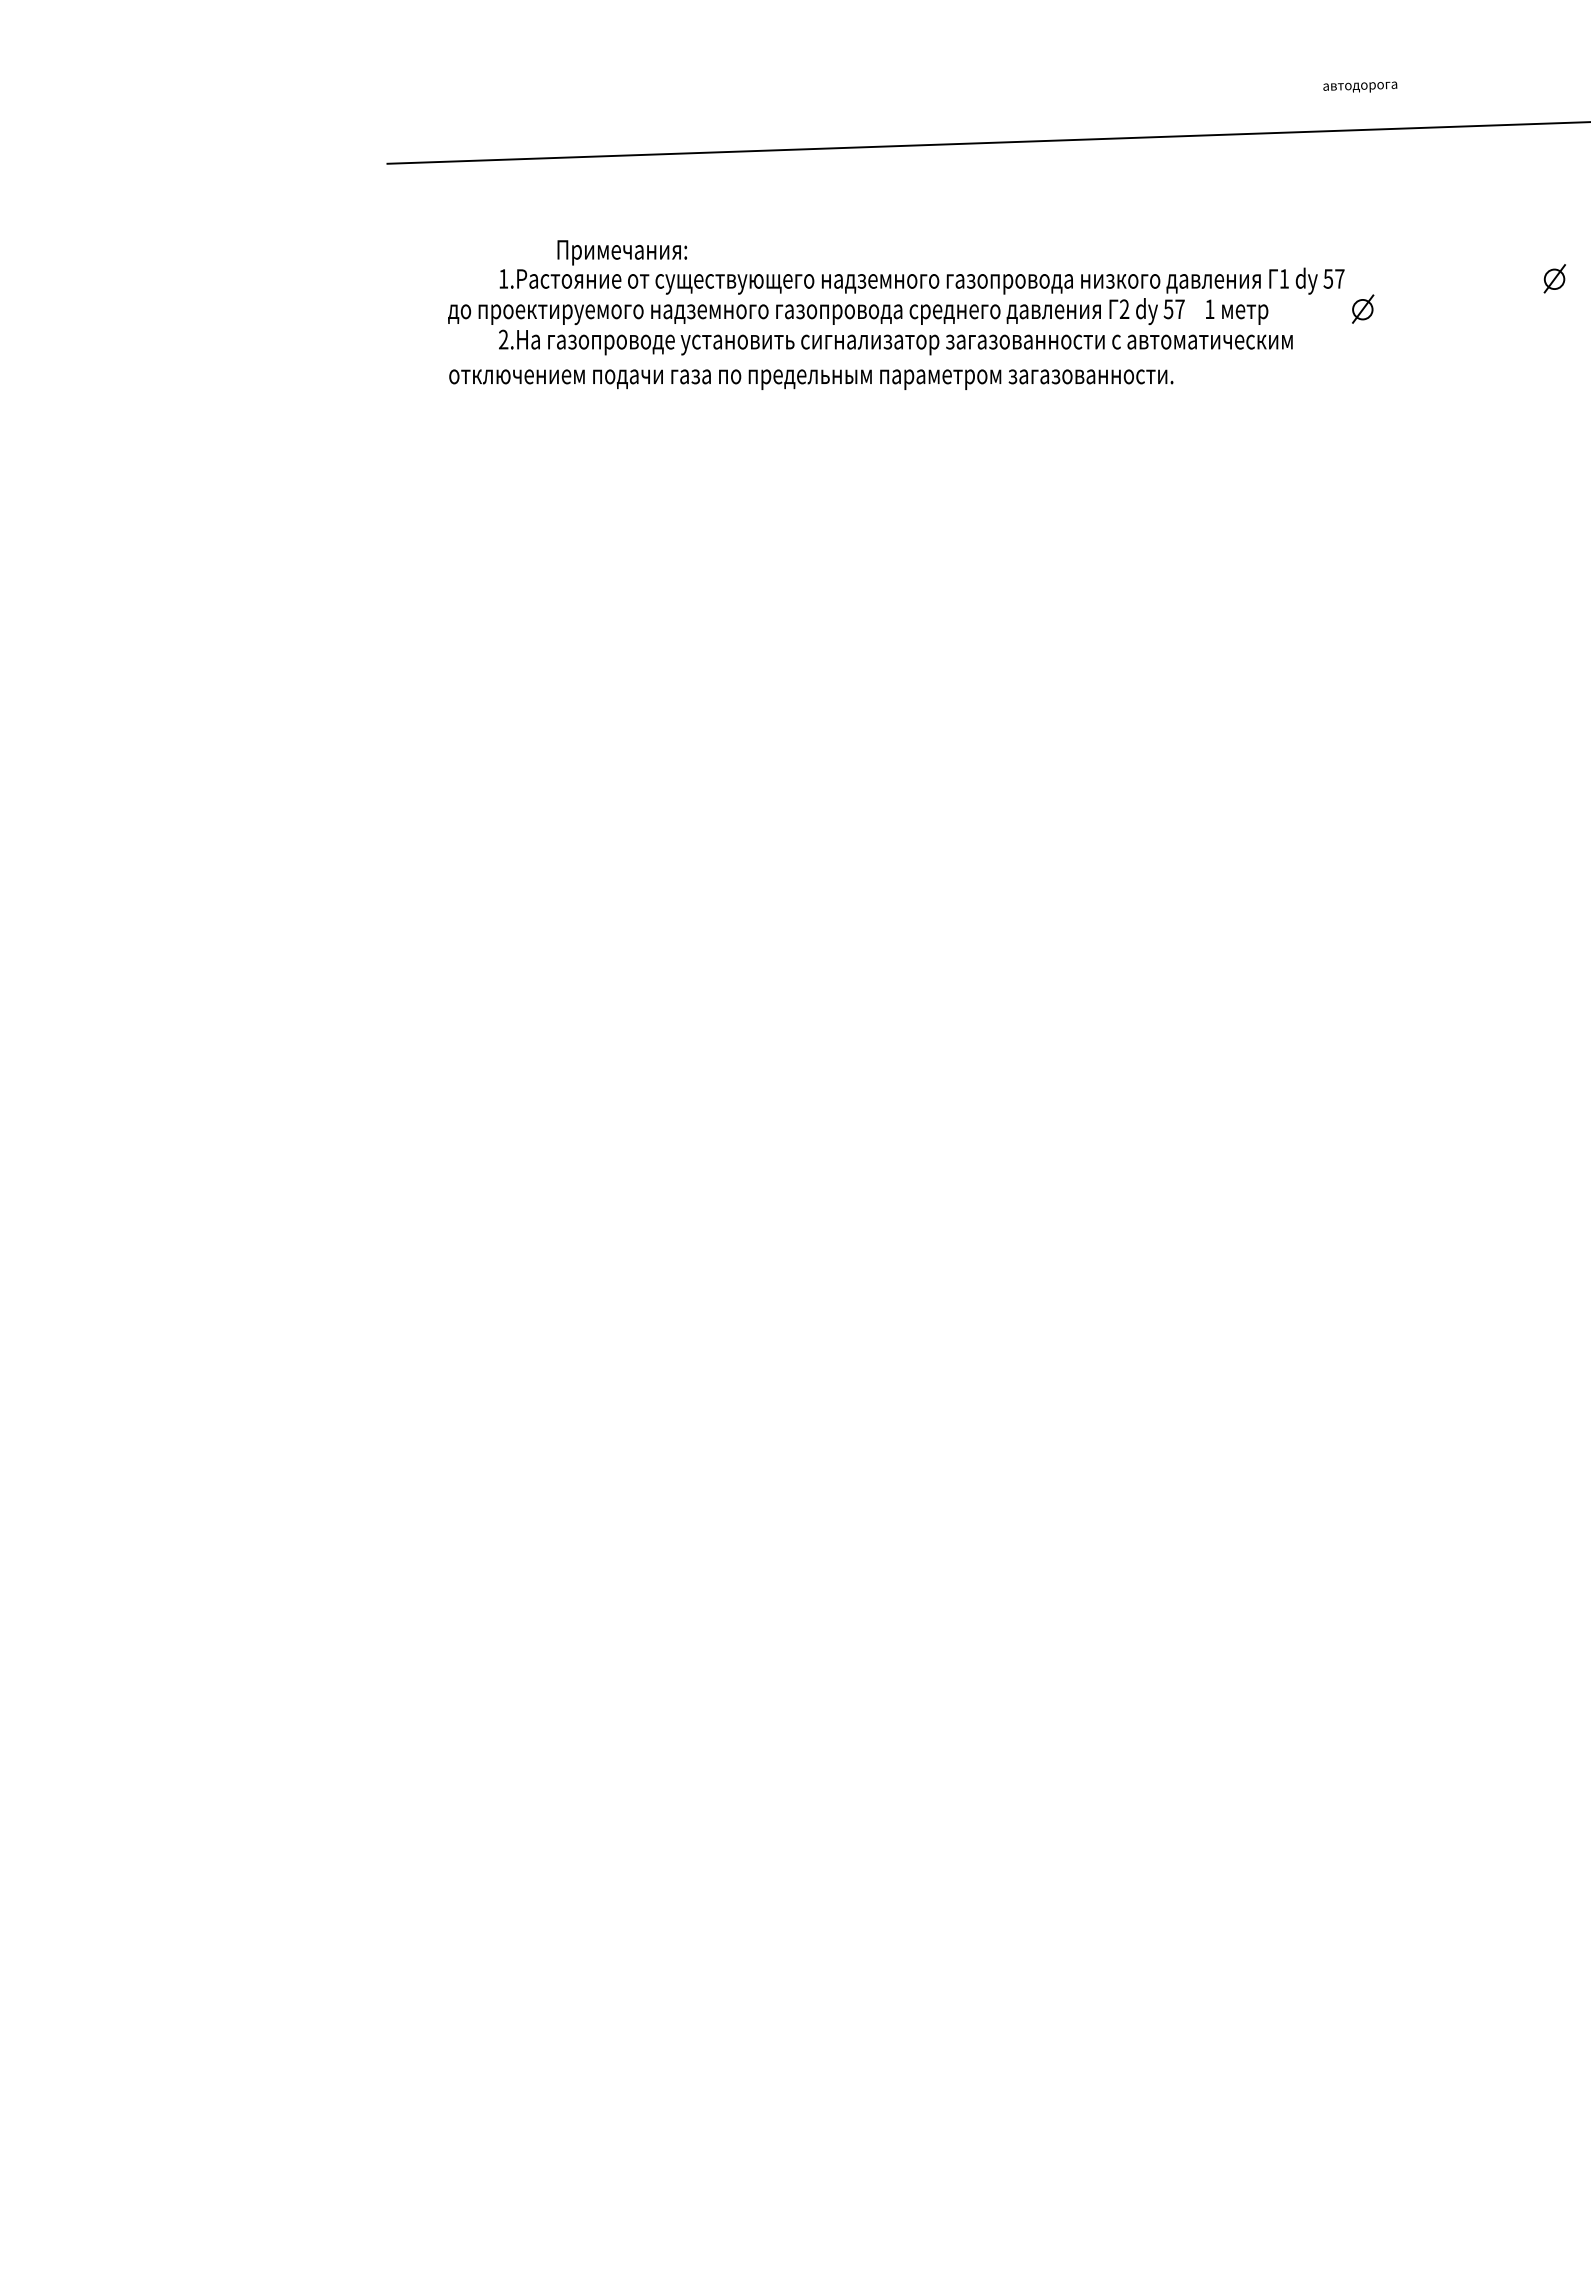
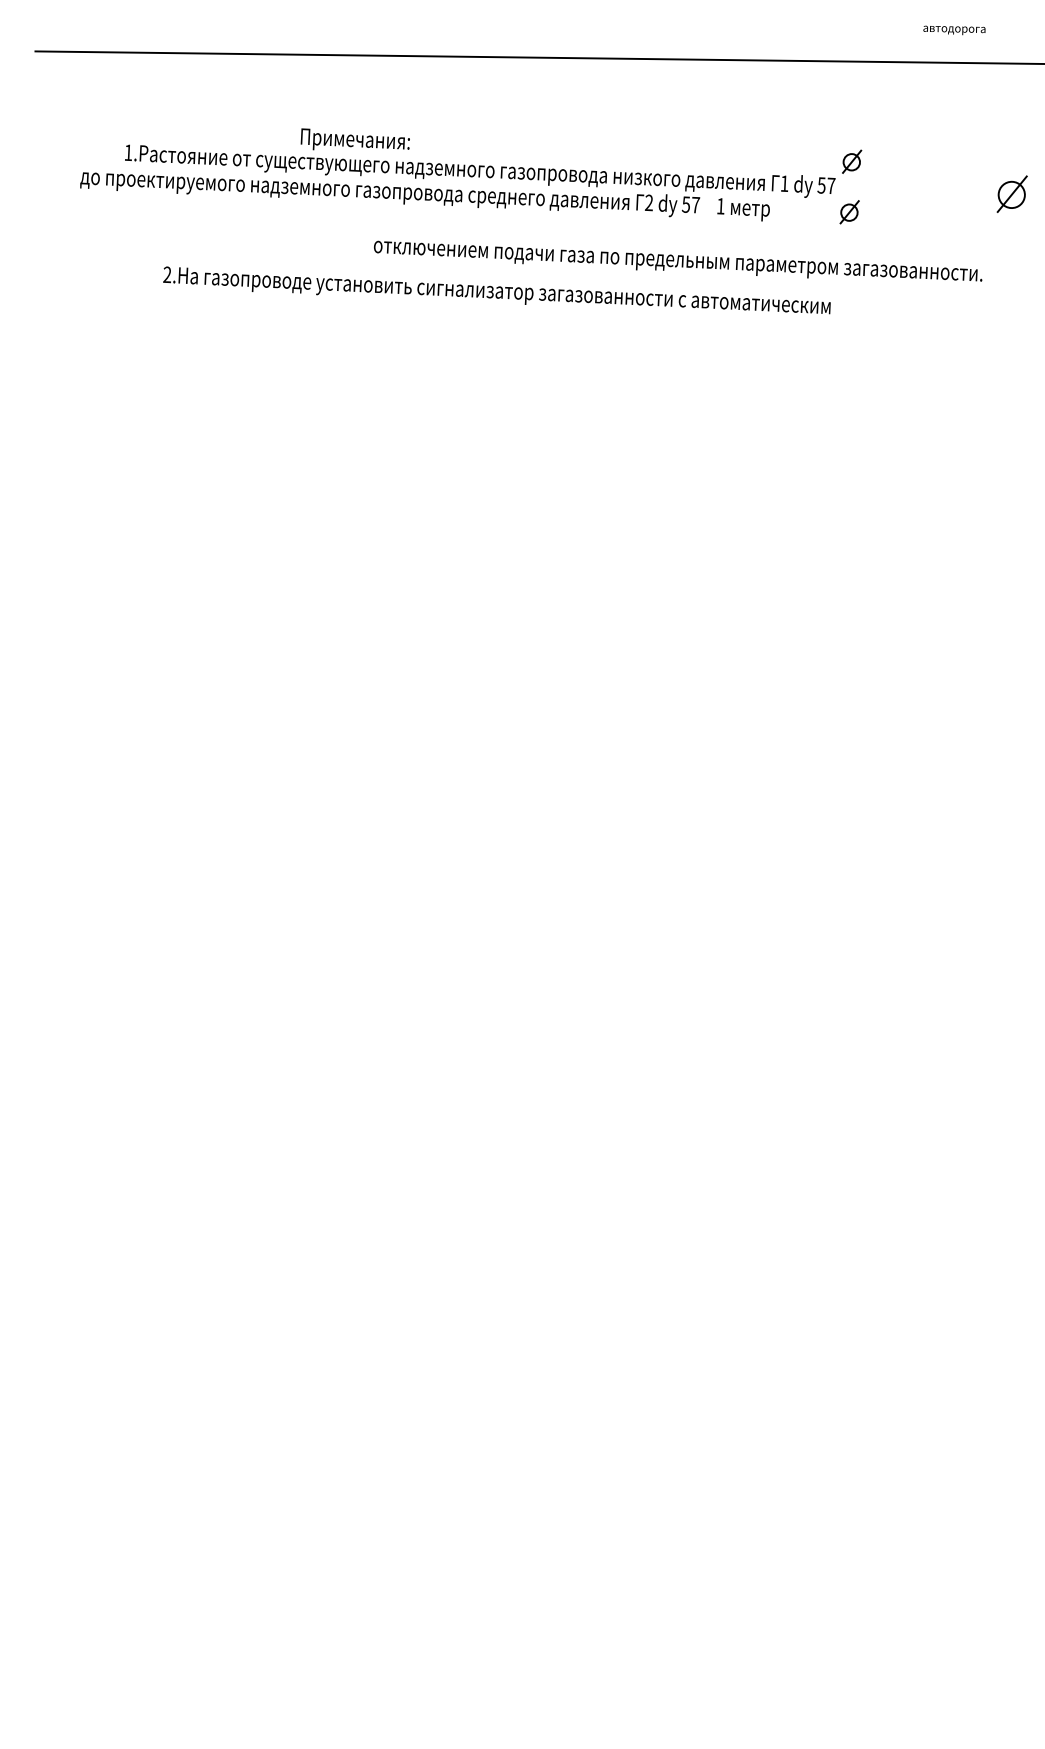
text: (1360, 86) -> (954, 29), moved
part: (1363, 248) -> (852, 161), added
text: (622, 252) -> (355, 141), moved
part: (1554, 278) -> (1011, 194), size x1.6
text: (895, 342) -> (496, 292), moved
text: (811, 379) -> (678, 263), moved

